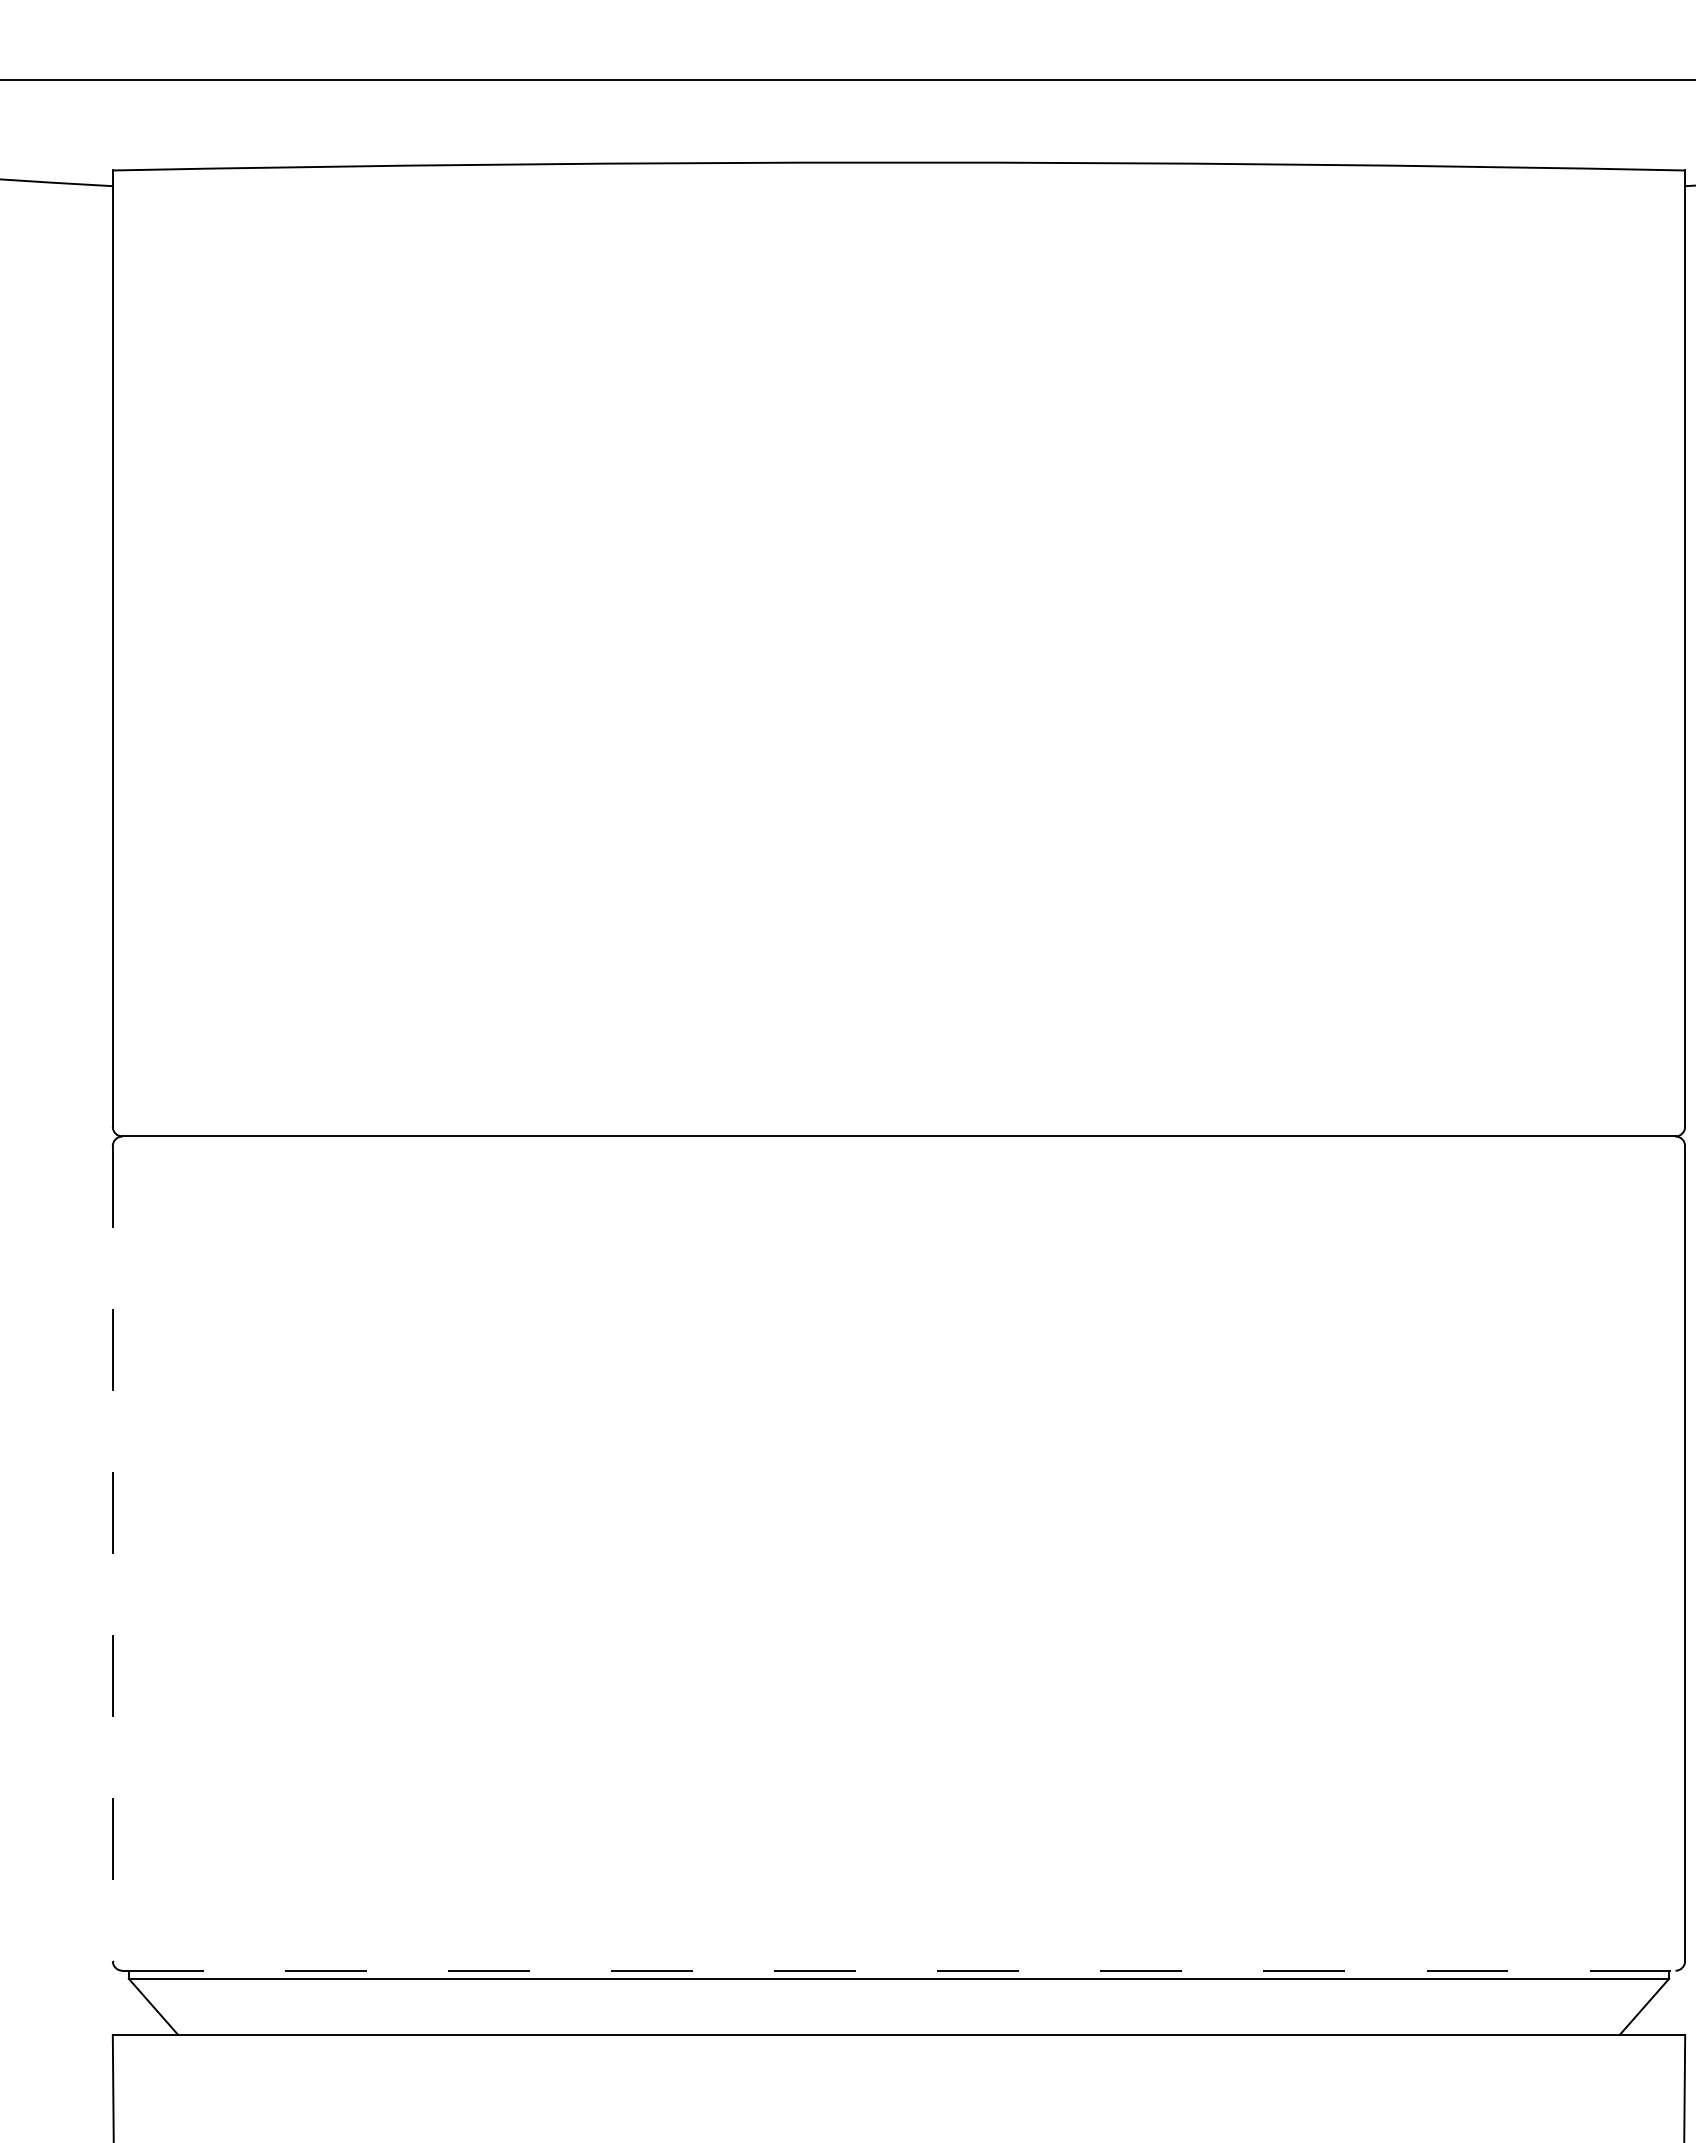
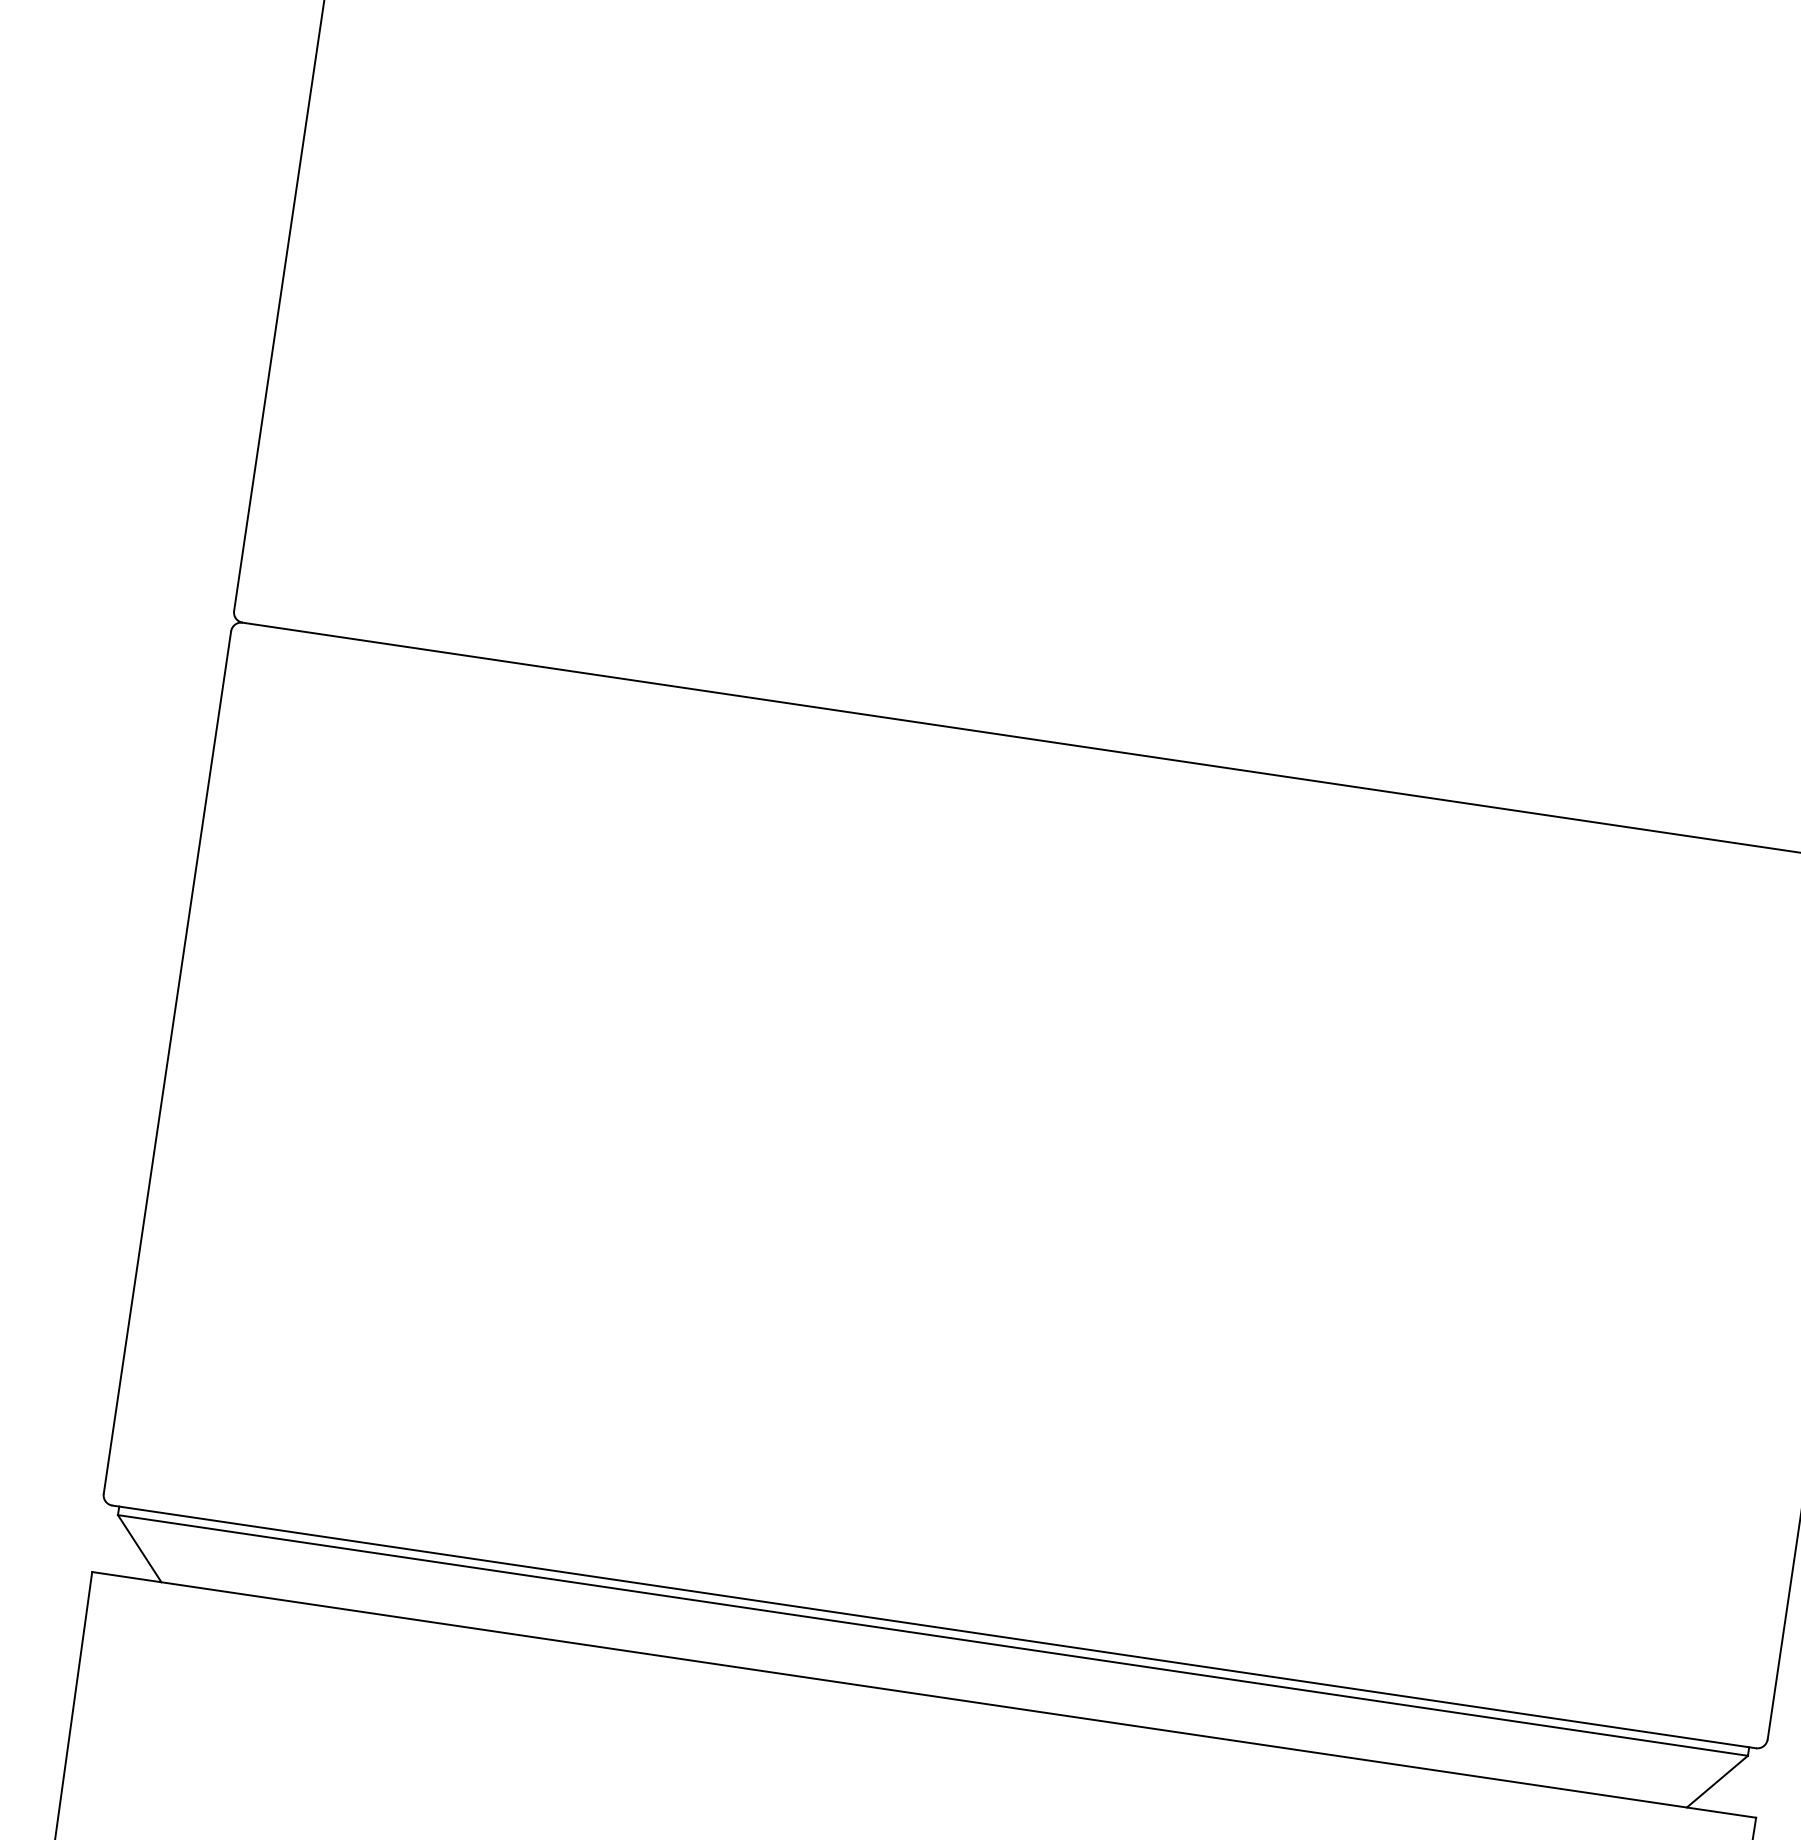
line: (112, 1553) -> (167, 1062), dashed -> solid
line: (898, 1970) -> (933, 1626), dashed -> solid

